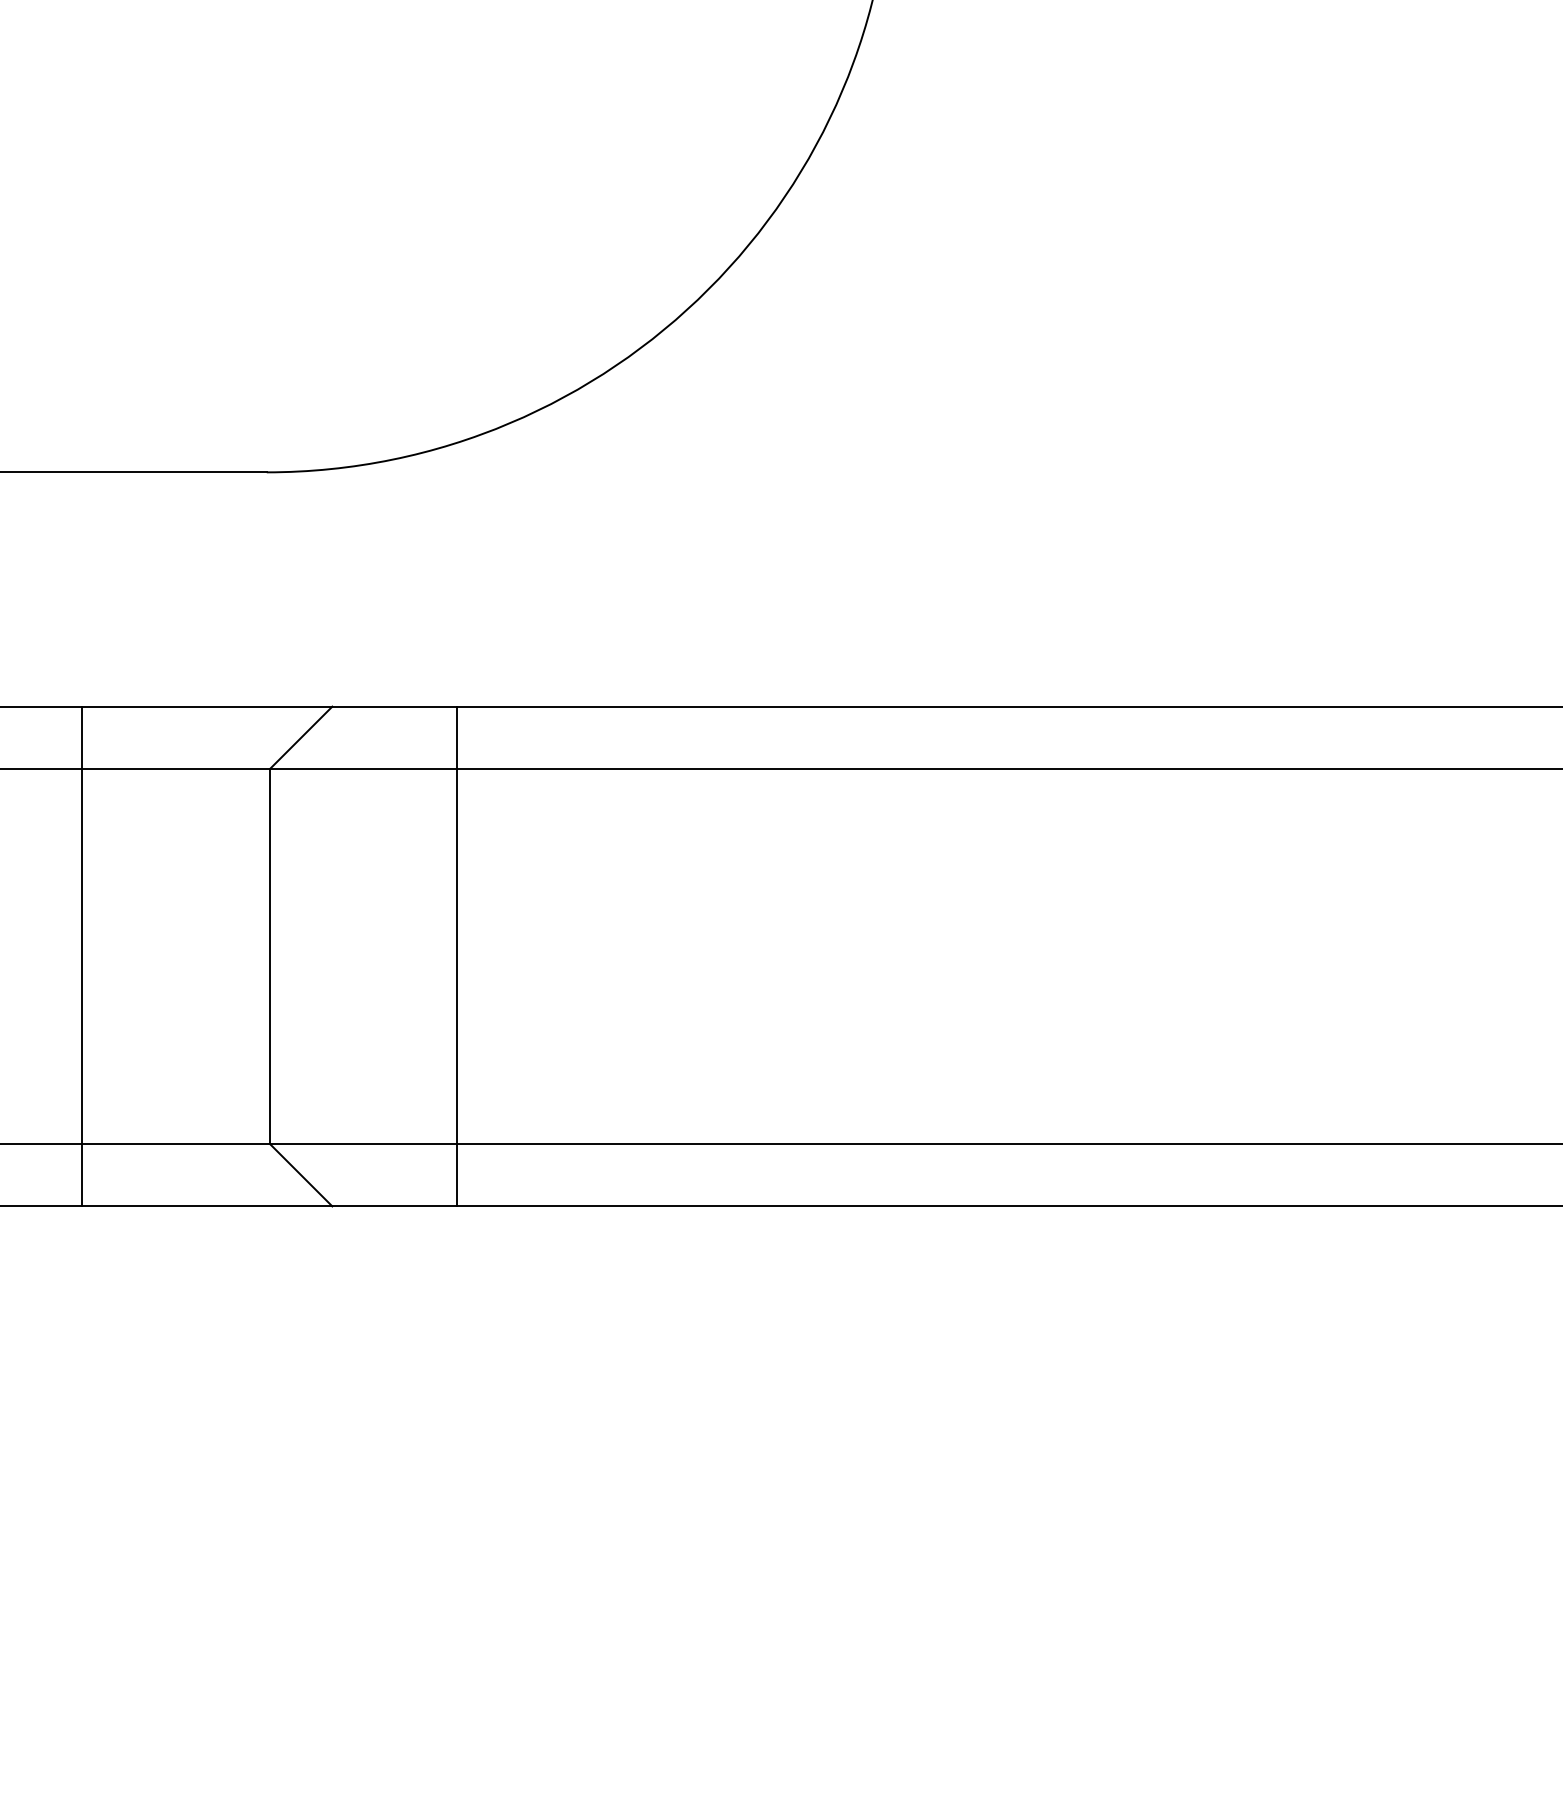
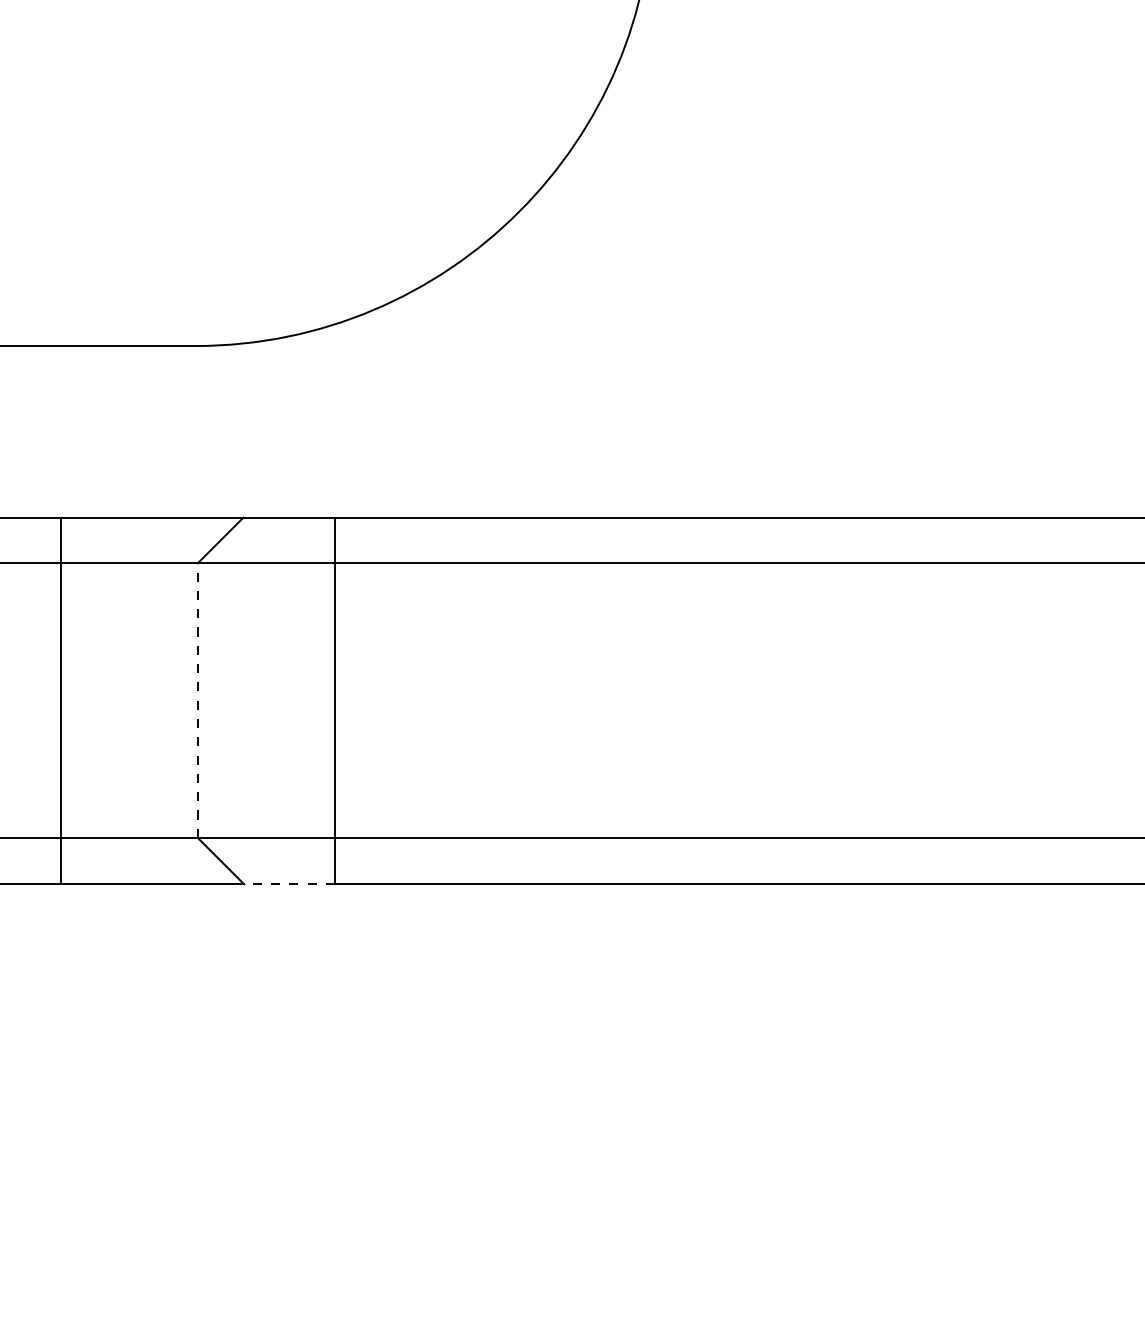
line: (269, 956) -> (197, 700), solid -> dashed
line: (395, 1206) -> (289, 883), solid -> dashed

